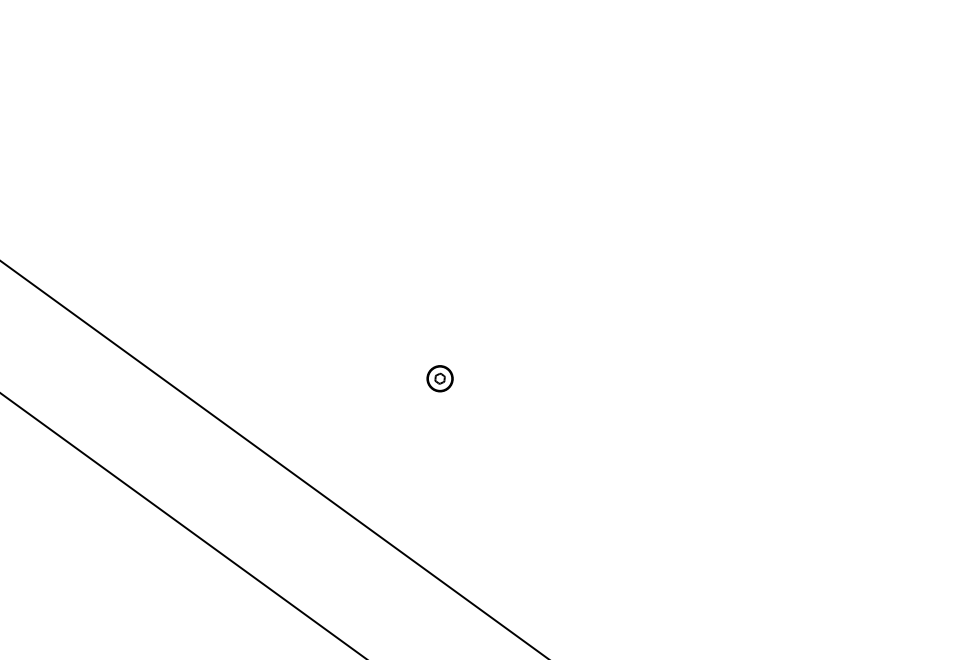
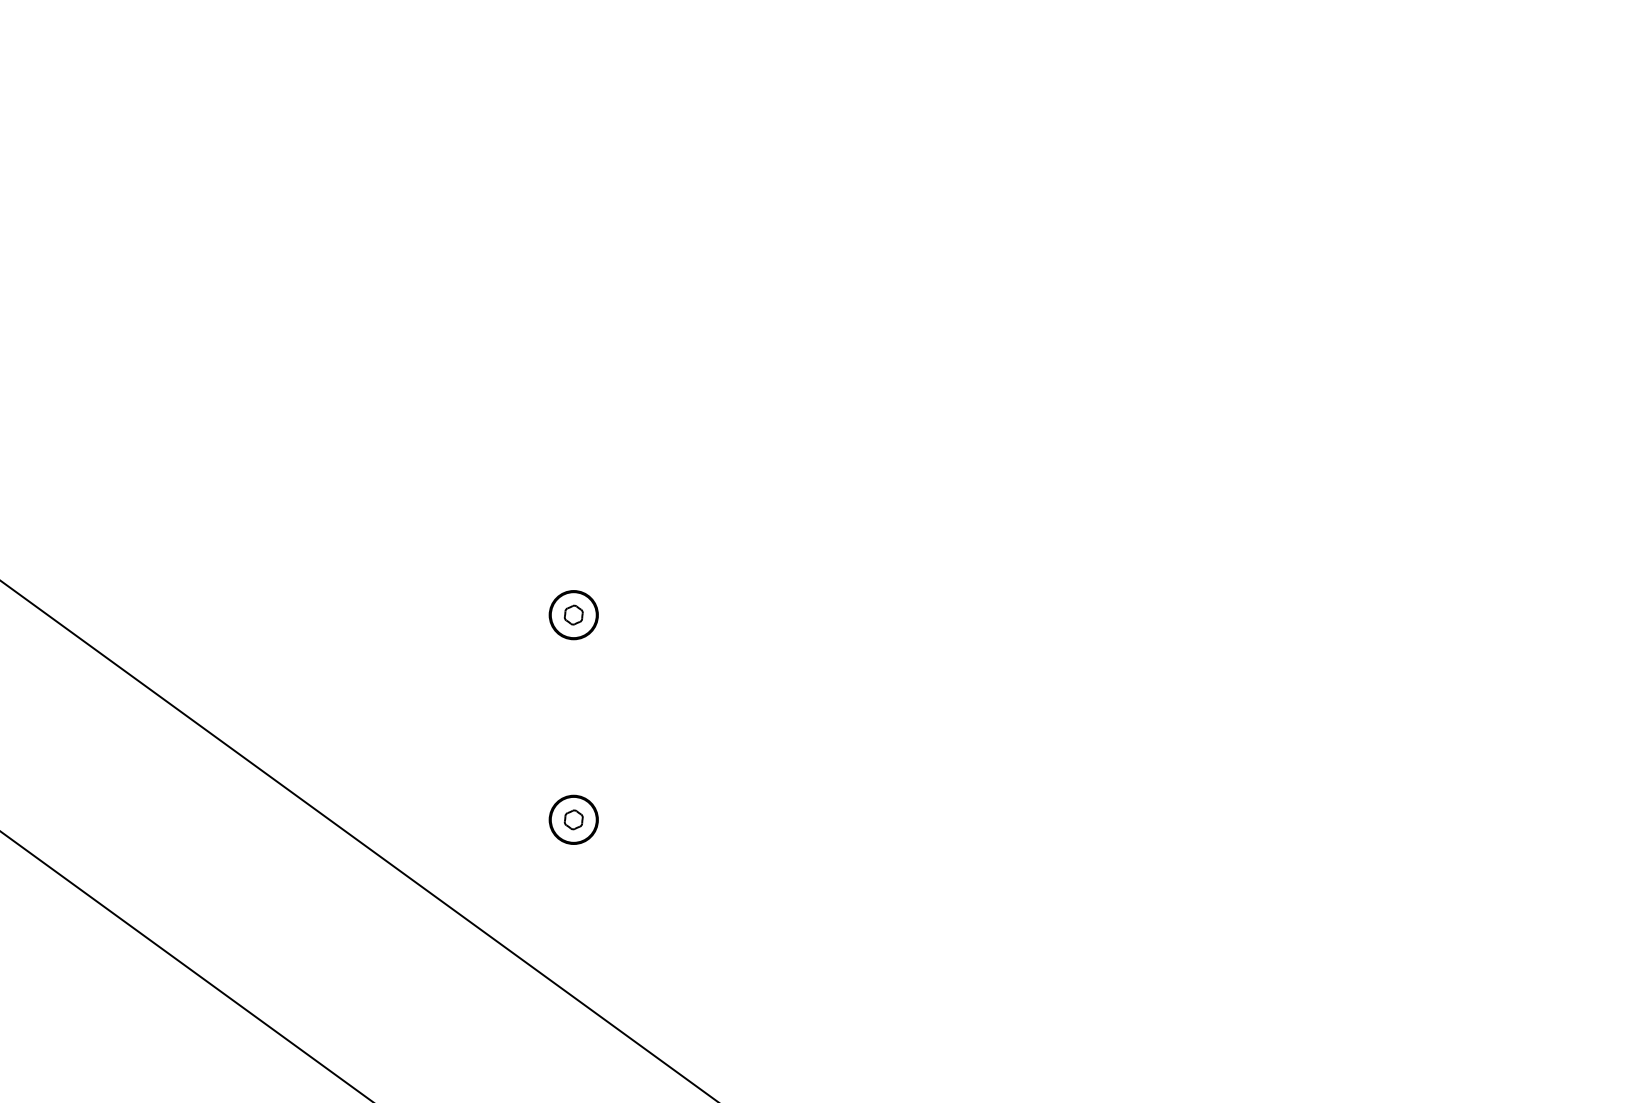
part: (439, 486) -> (572, 819), added

